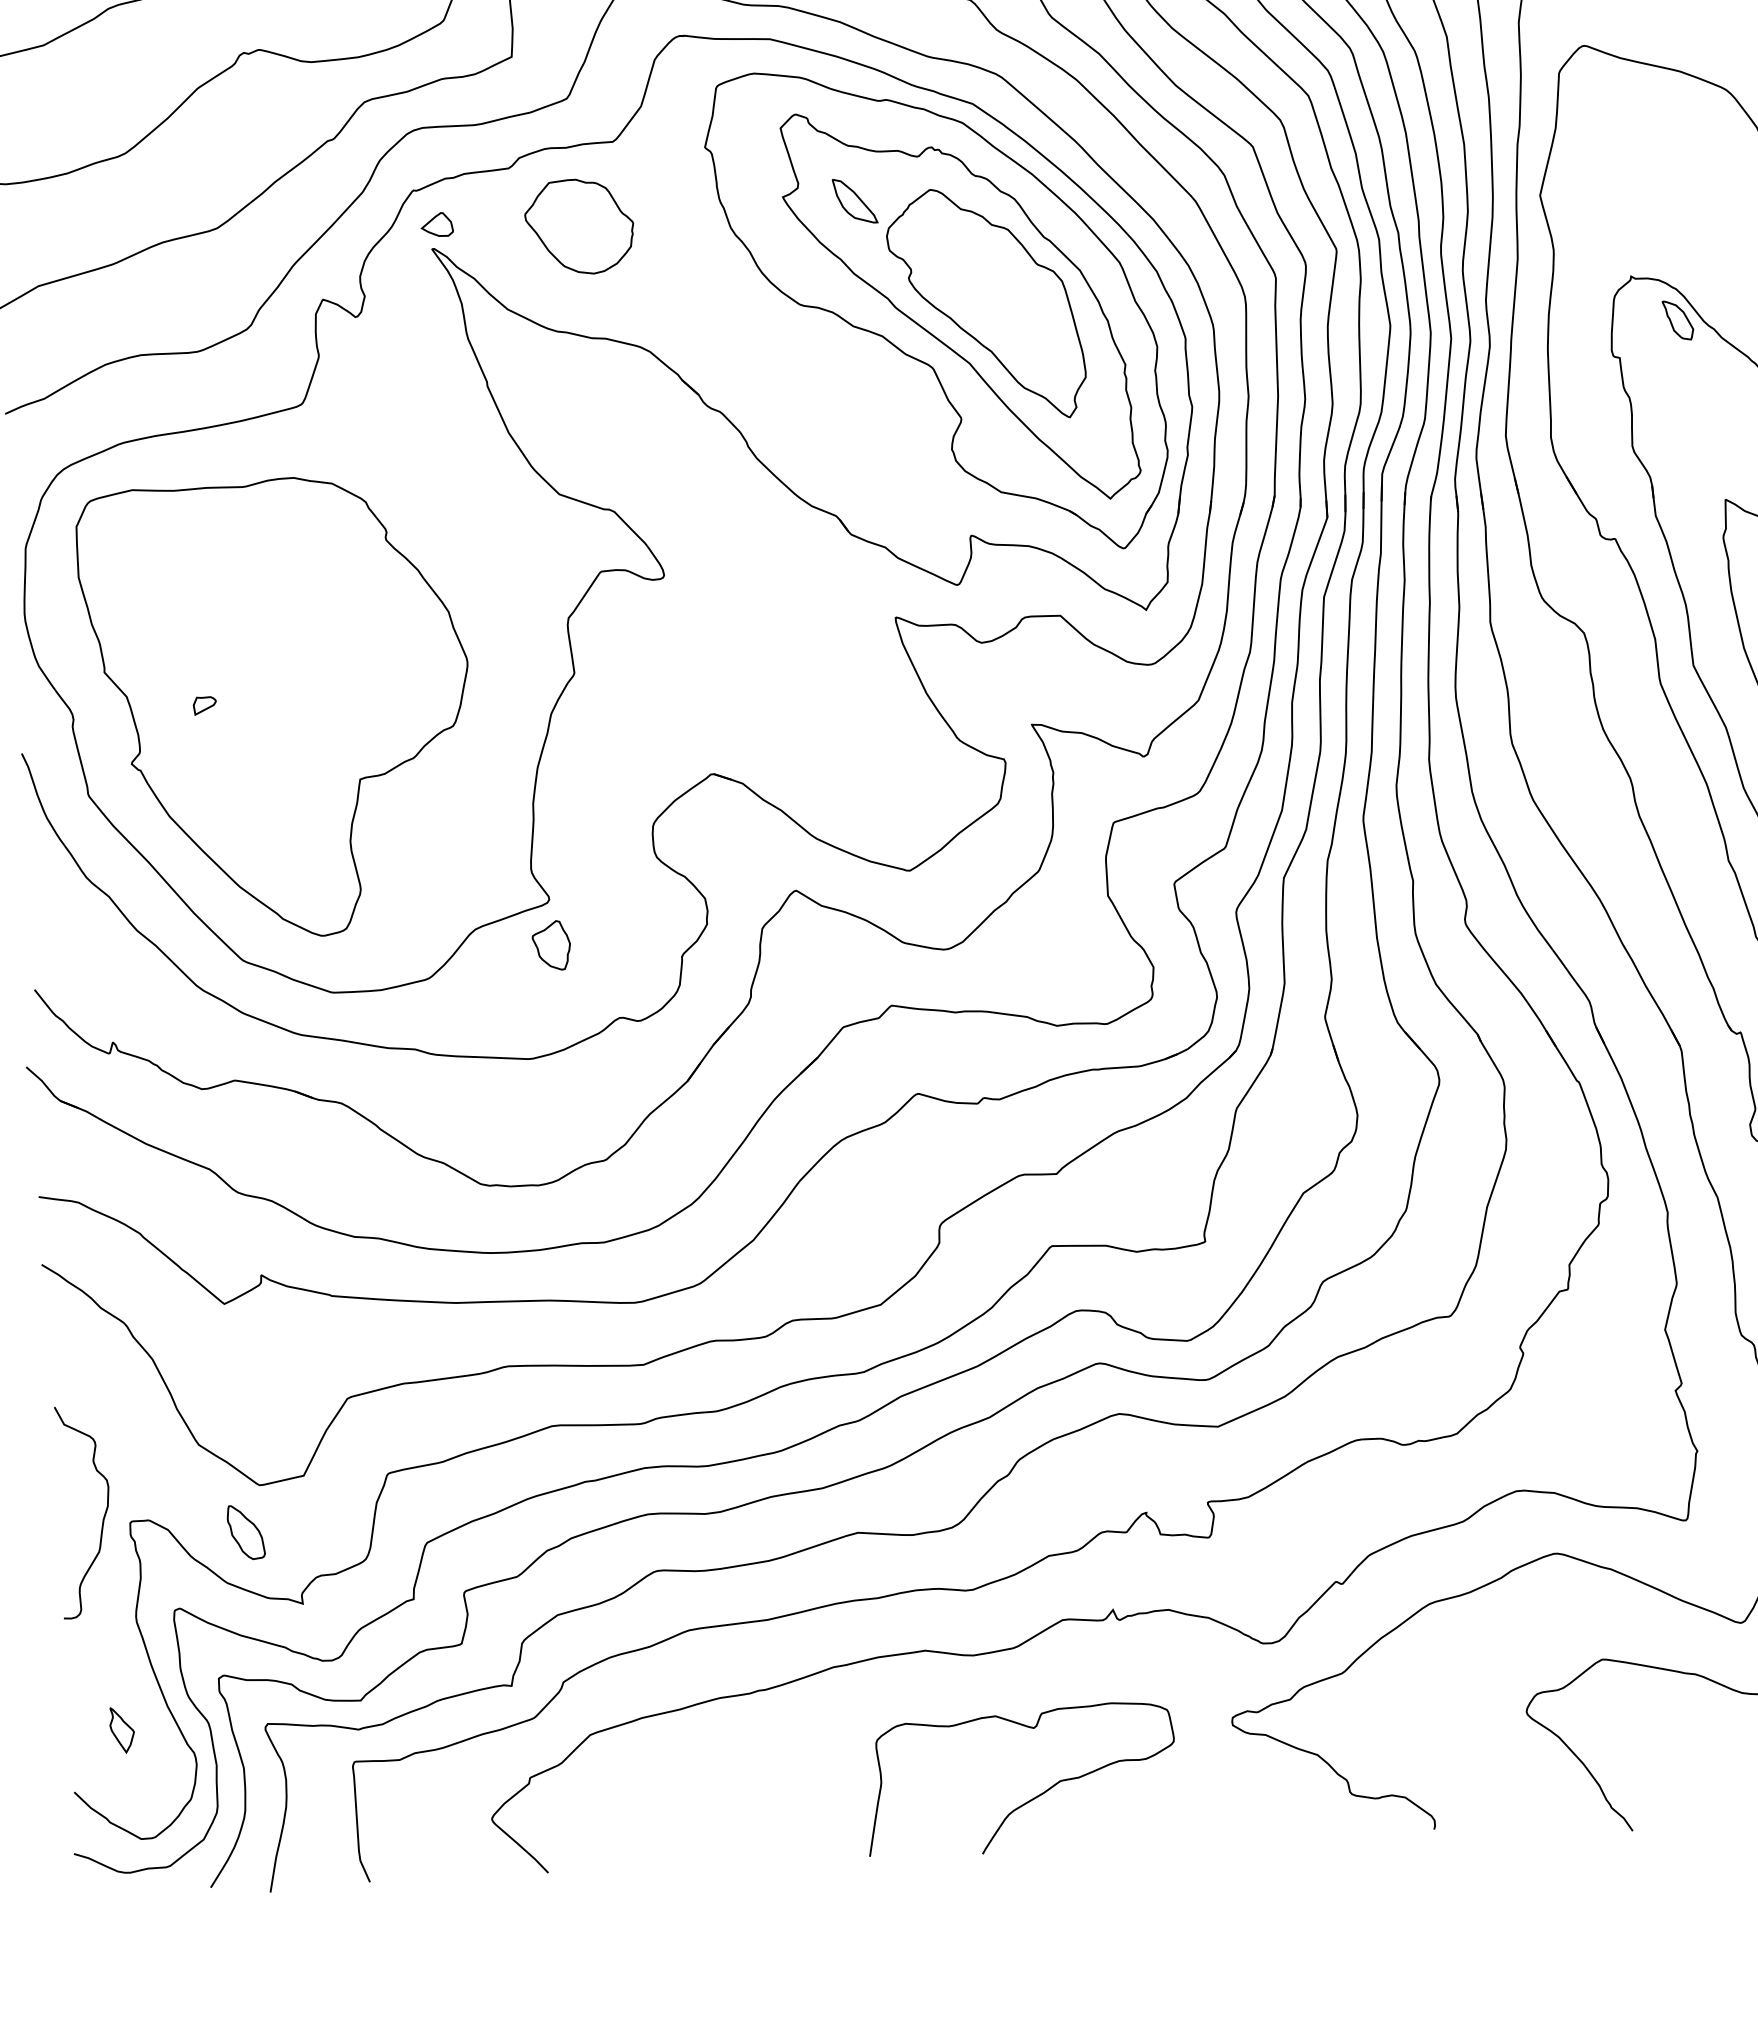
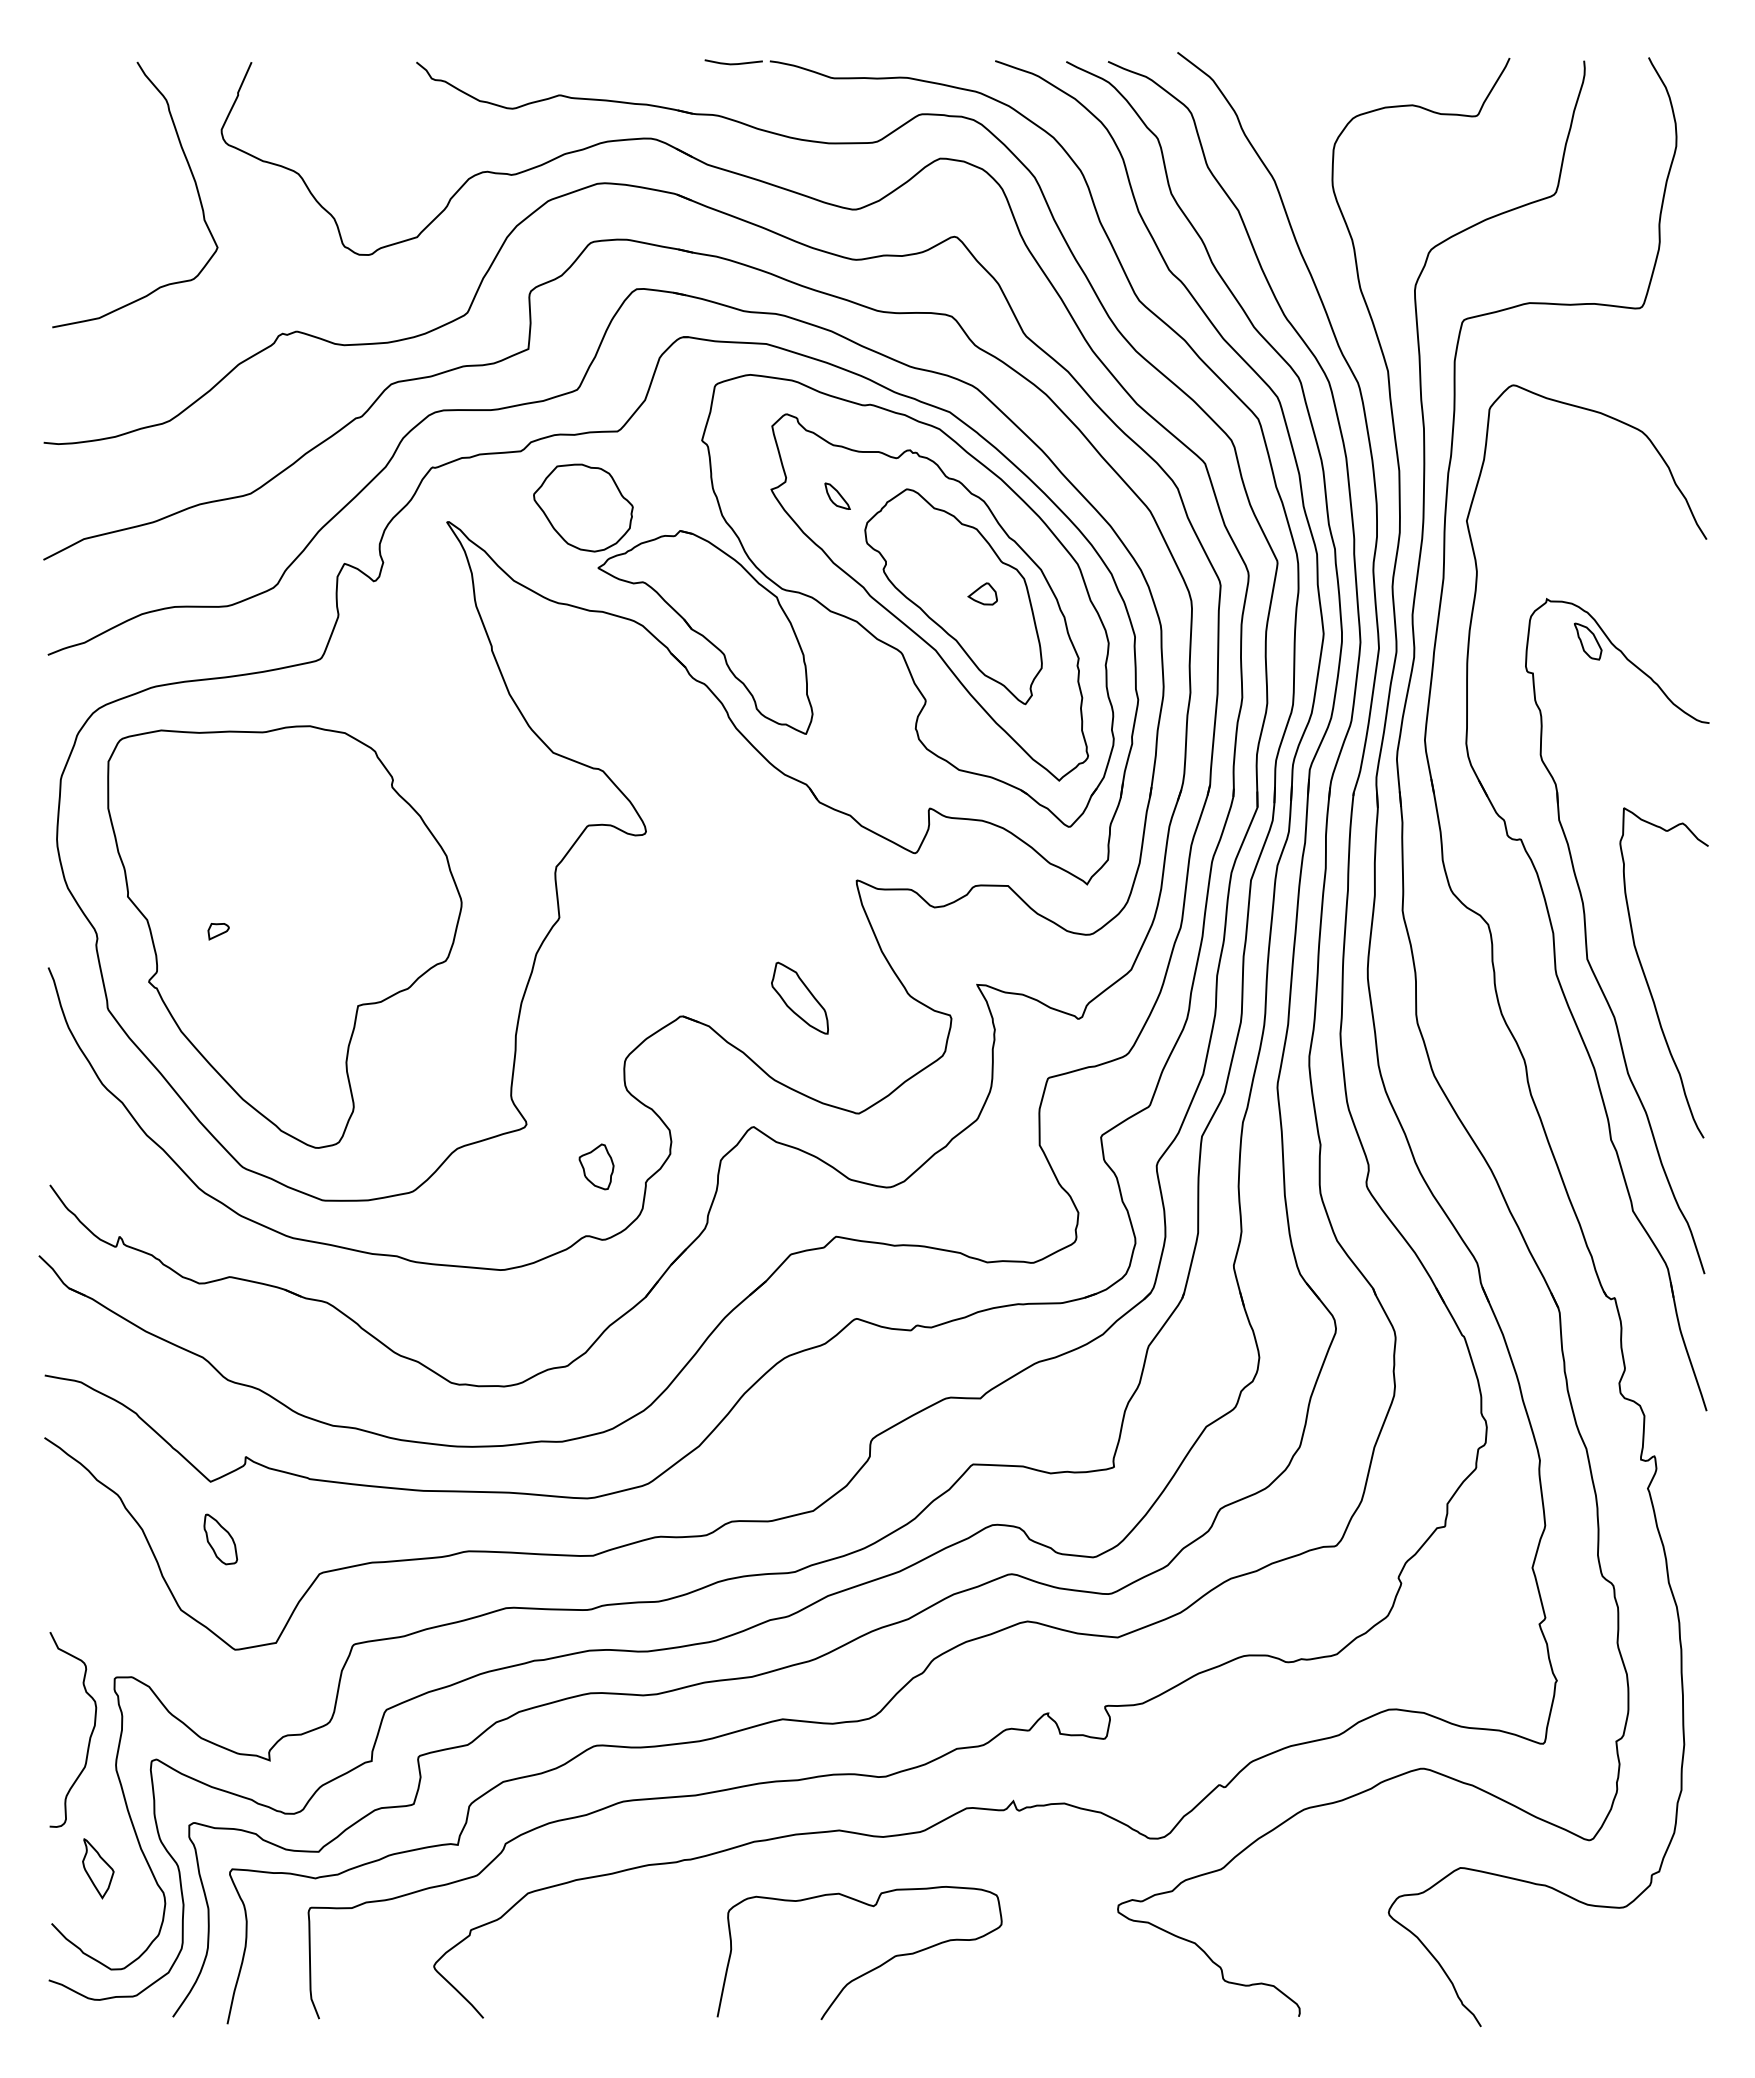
part: (854, 200) -> (837, 495), size x0.62
part: (436, 224) -> (982, 593), moved
part: (718, 355) -> (705, 632), added
part: (839, 747) -> (799, 997), added
part: (551, 945) -> (596, 1166), moved
curve: (102, 1518) -> (89, 1736), moved
part: (245, 1532) -> (220, 1539), moved
part: (122, 1729) -> (98, 1868), size x1.43
curve: (1030, 1799) -> (867, 1971), moved

